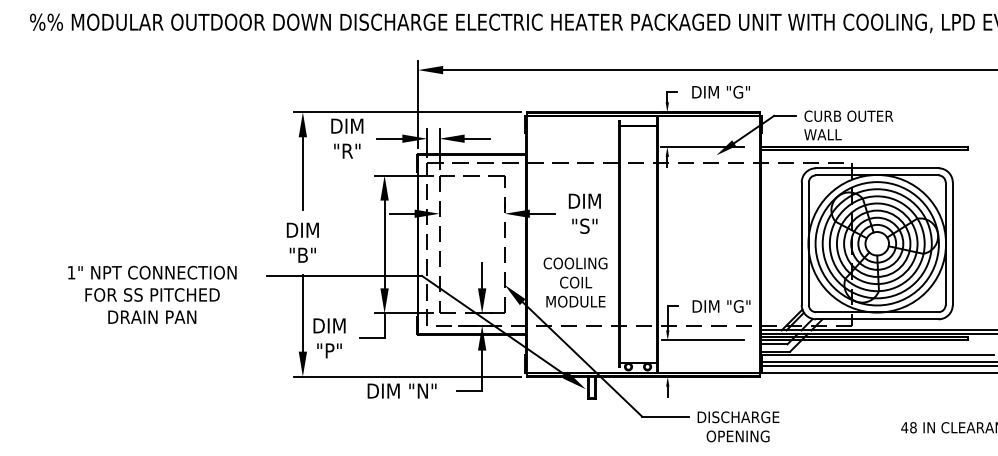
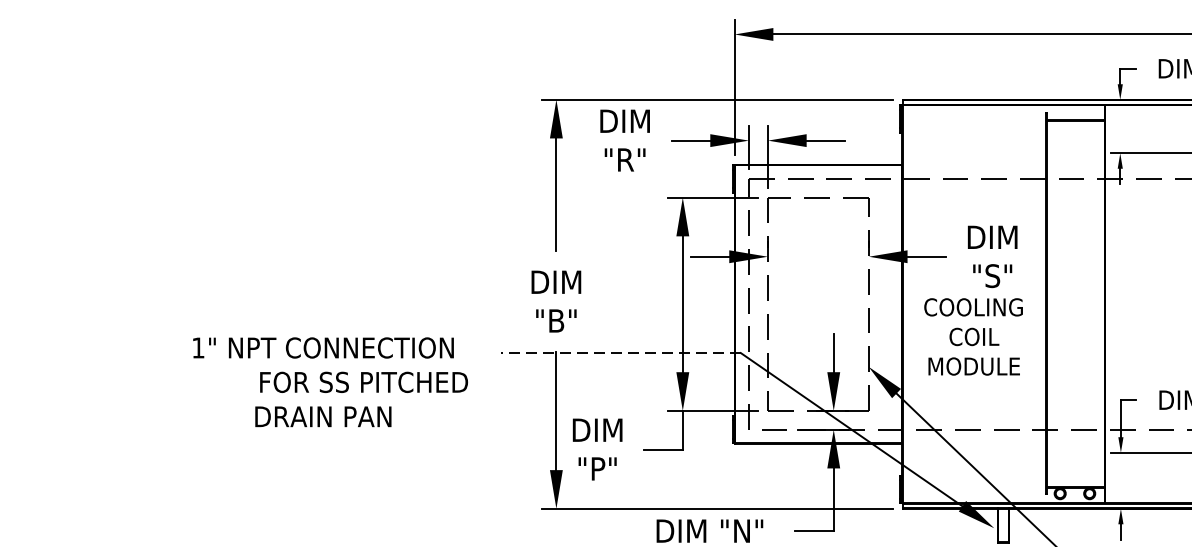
line: (344, 276) -> (620, 353), solid -> dashed
text: (575, 282) -> (973, 336), moved
text: (152, 294) -> (363, 381), moved

